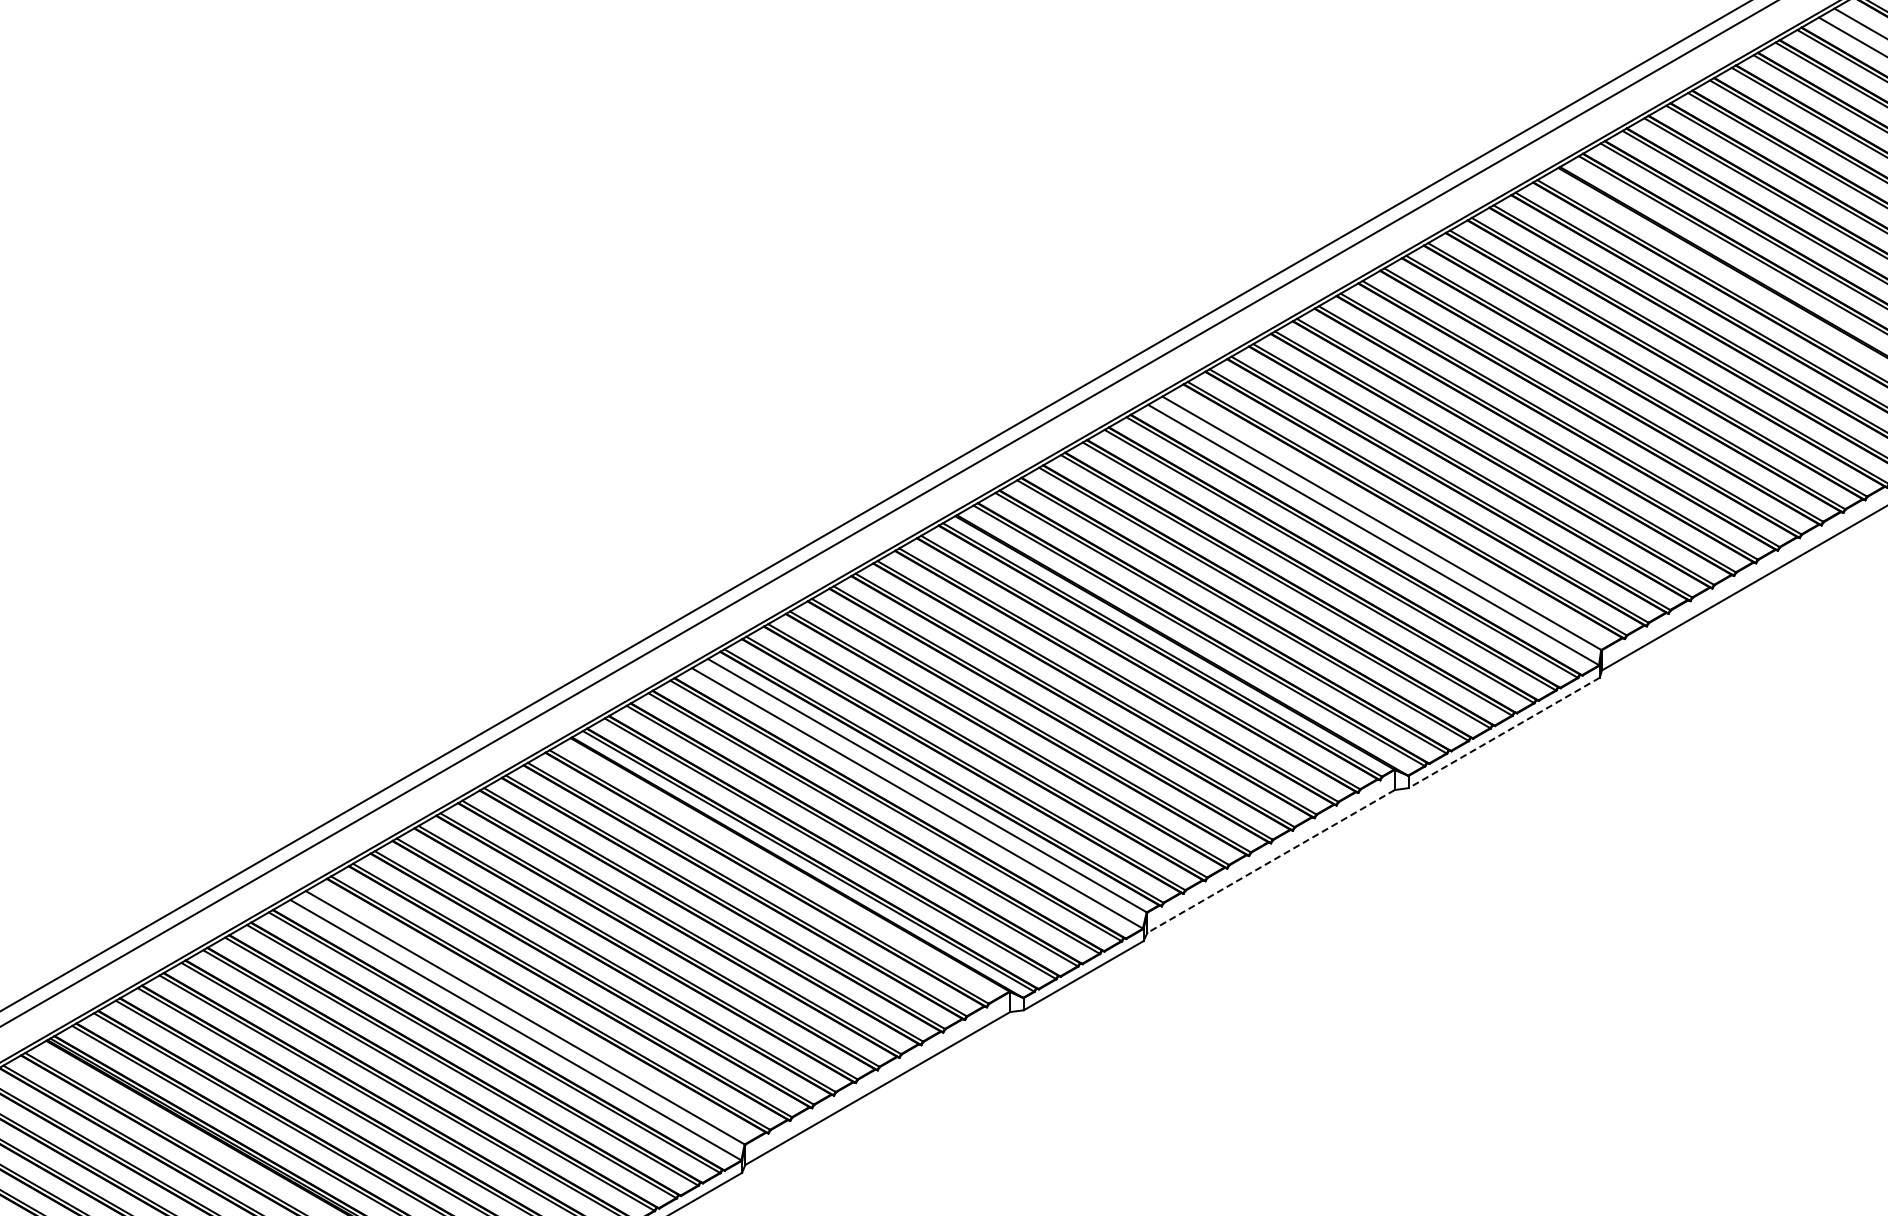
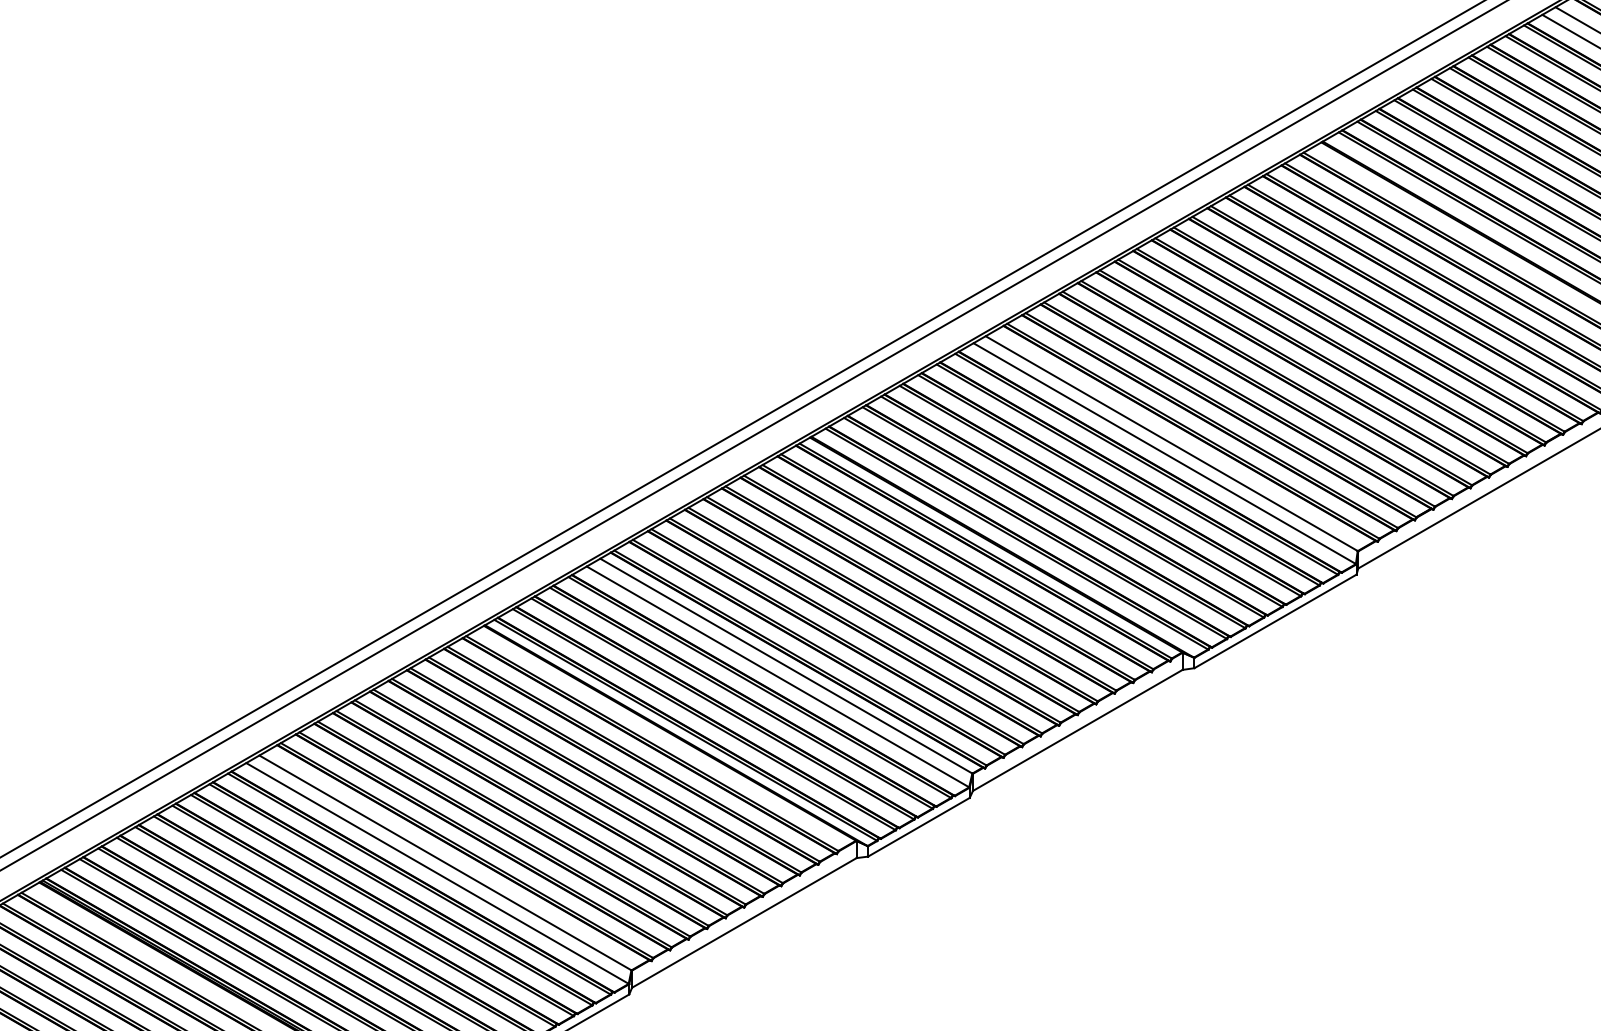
line: (1503, 733) -> (1274, 621), dashed -> solid
line: (1271, 861) -> (1078, 730), dashed -> solid

